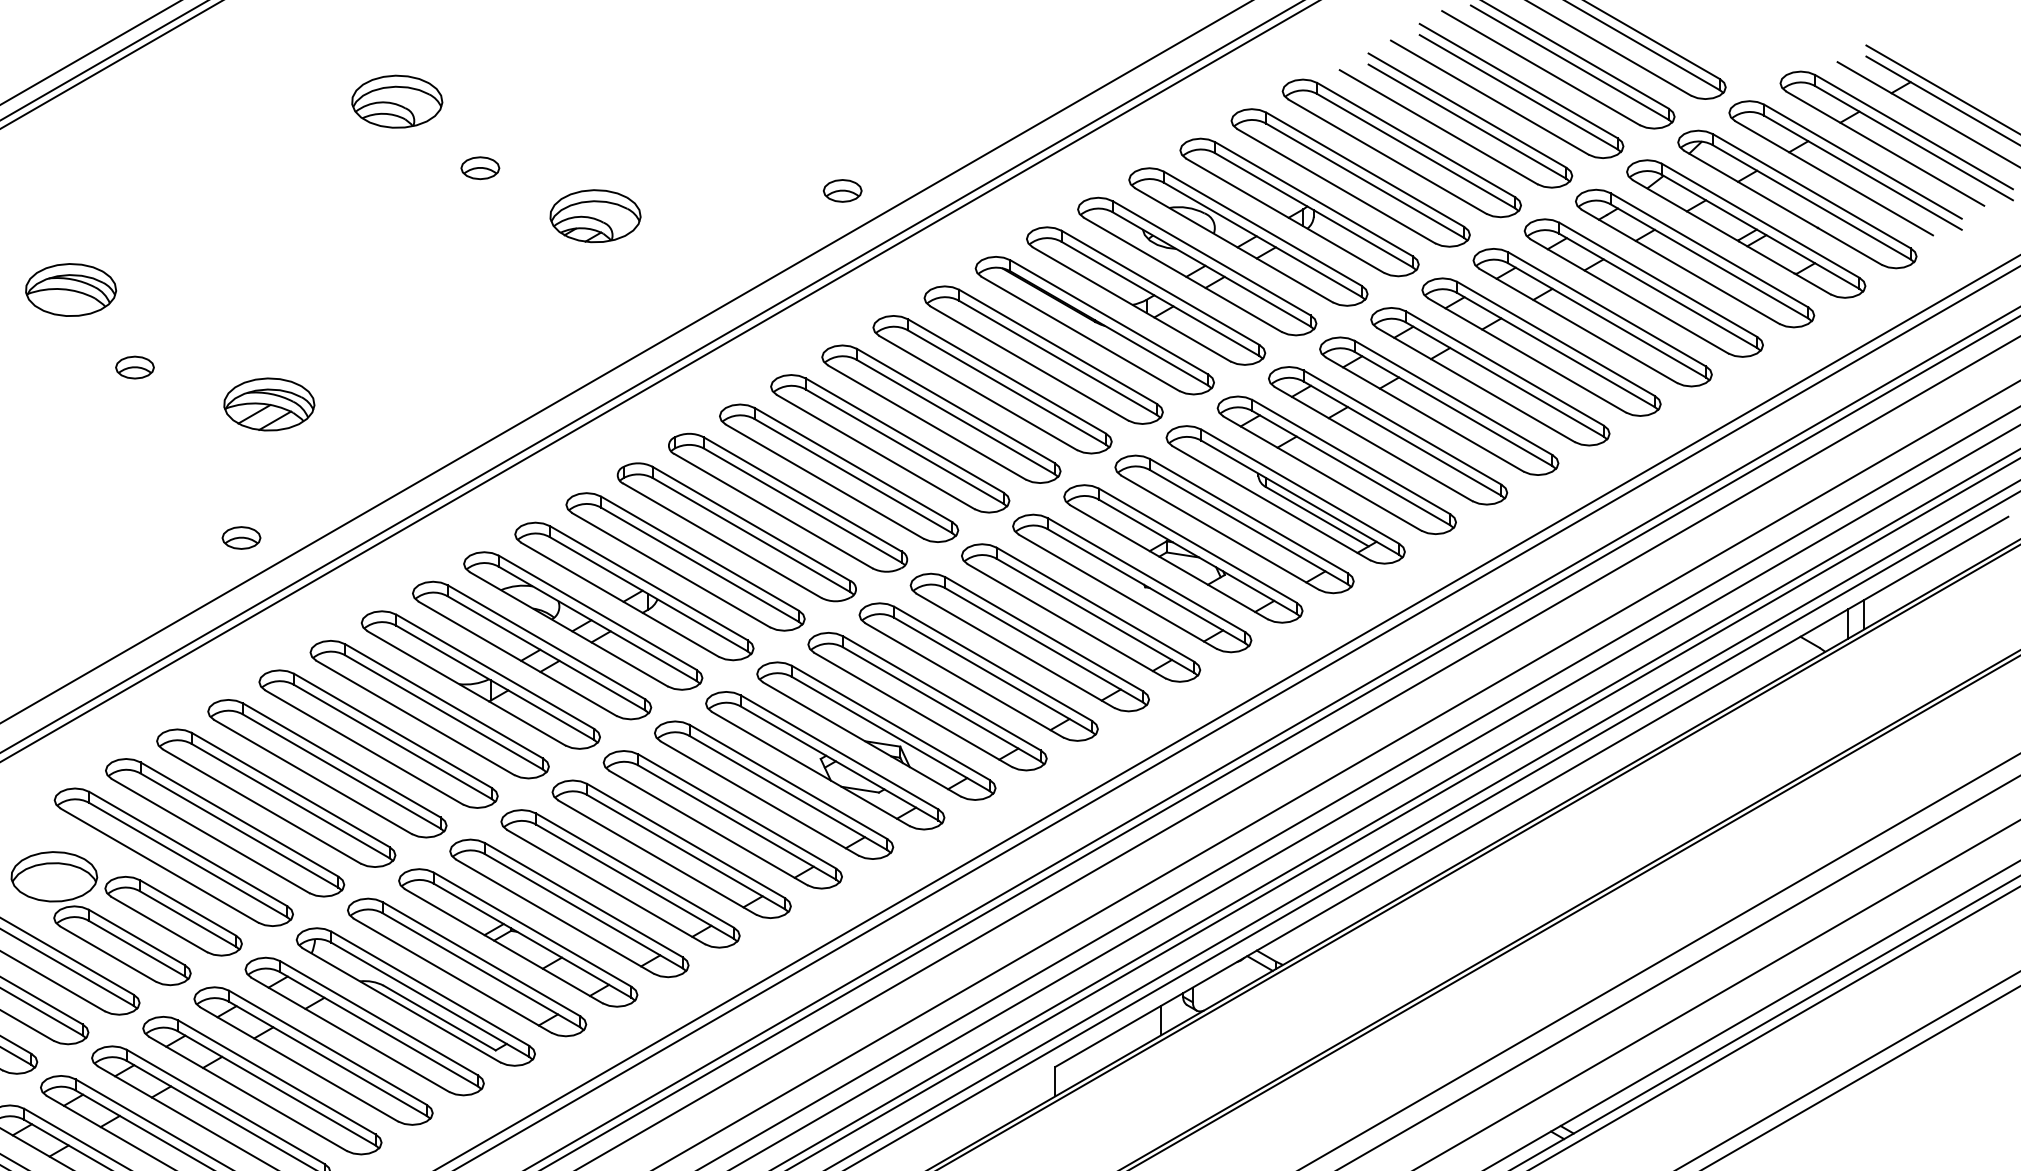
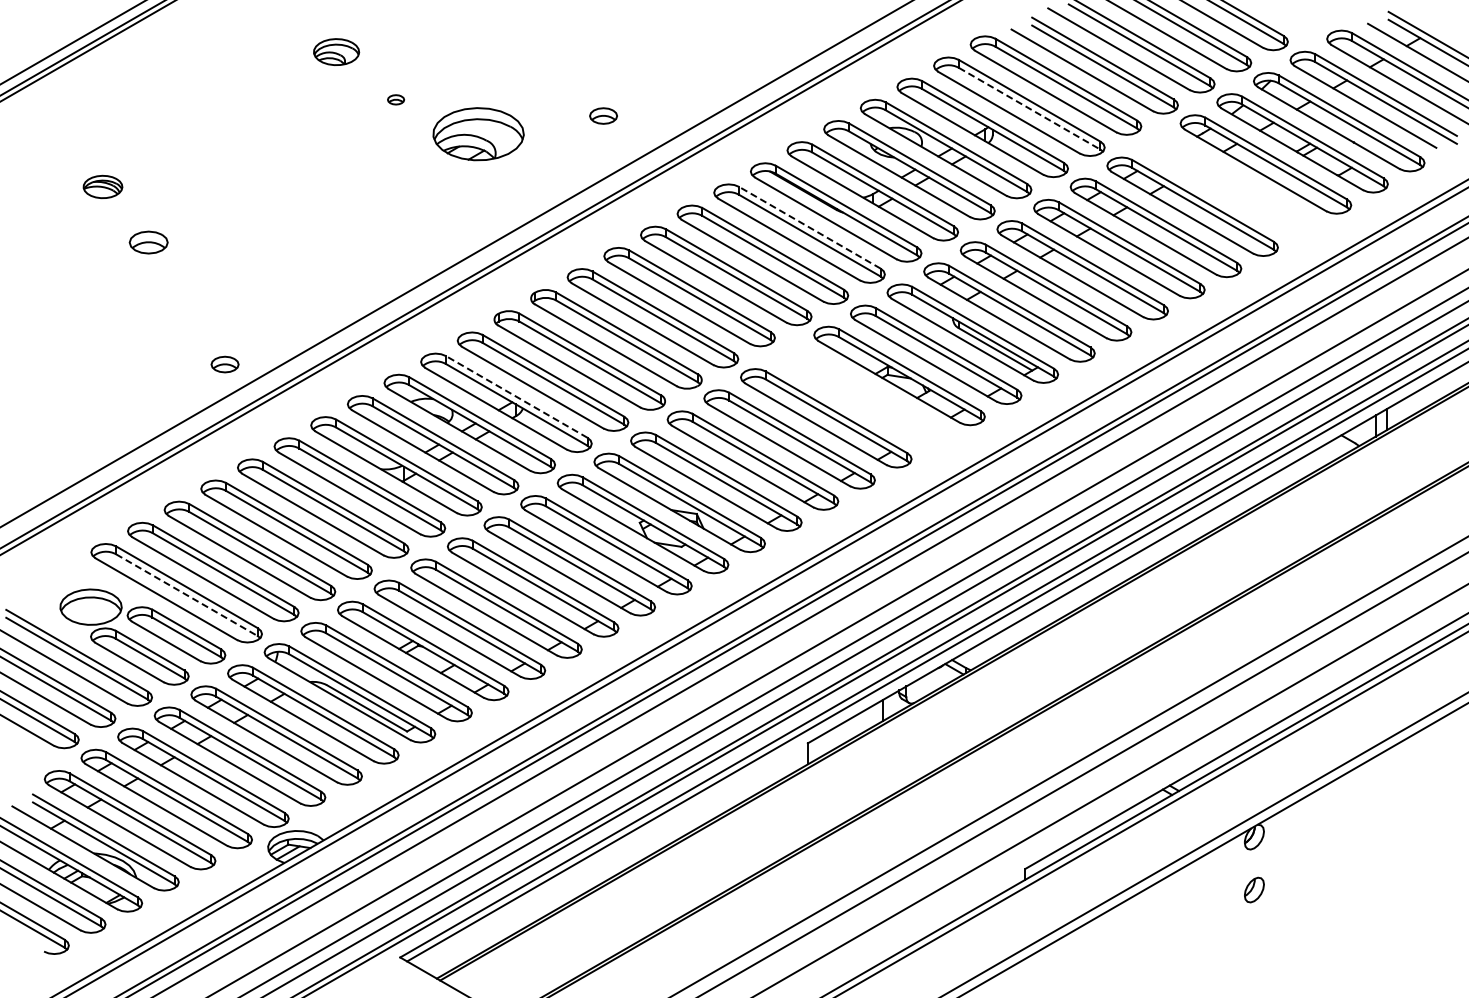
part: (397, 100) -> (336, 51), size x0.7
part: (479, 167) -> (395, 99), size x0.6
line: (1364, 180) -> (1029, 108), solid -> dashed
part: (842, 190) -> (603, 115), moved
part: (595, 215) -> (478, 133), size x1.4
part: (1644, 287) -> (1229, 185), removed
part: (70, 289) -> (102, 186), size x0.6
line: (1057, 346) -> (809, 227), solid -> dashed
part: (134, 367) -> (148, 242), size x1.4
part: (268, 403) -> (244, 268), removed
line: (648, 582) -> (516, 396), solid -> dashed
part: (1131, 583) -> (862, 397), removed
line: (187, 860) -> (186, 595), solid -> dashed

